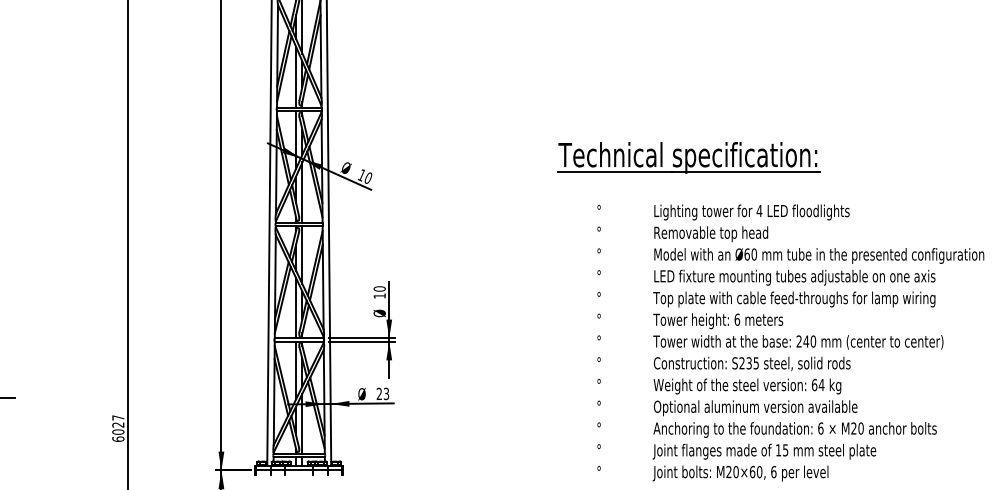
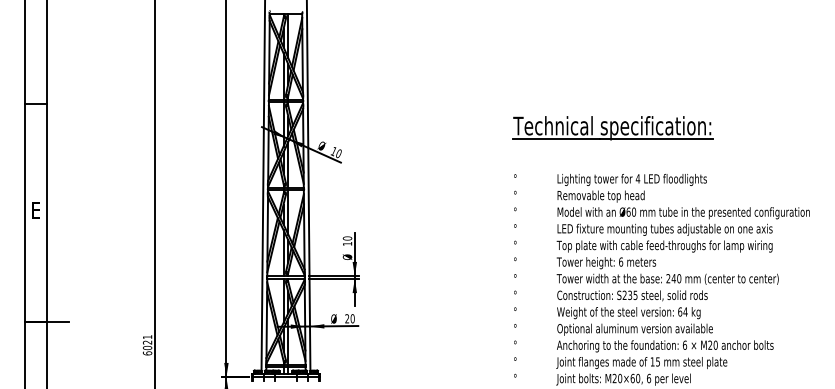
part: (688, 158) -> (612, 128), moved
text: (386, 393) -> (352, 318), 23 -> 20
text: (118, 418) -> (147, 337), 6027 -> 6021

